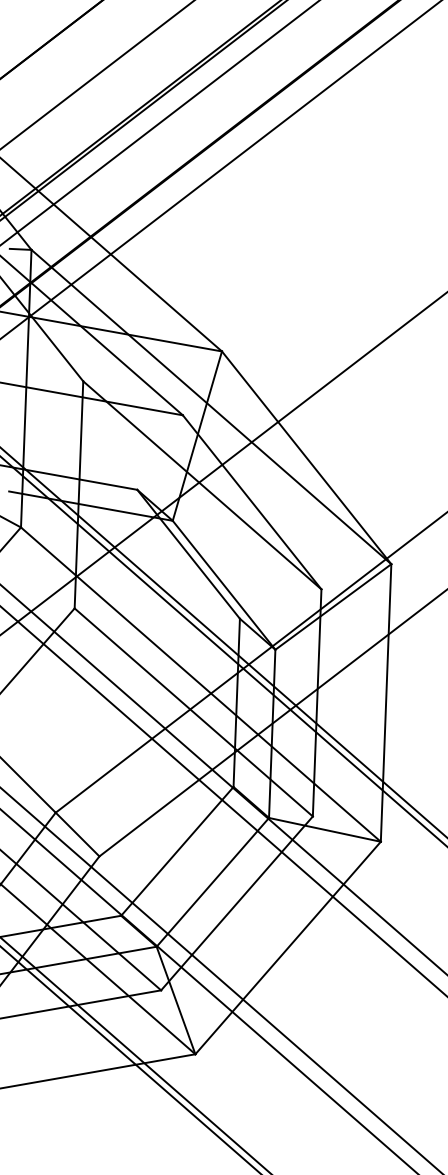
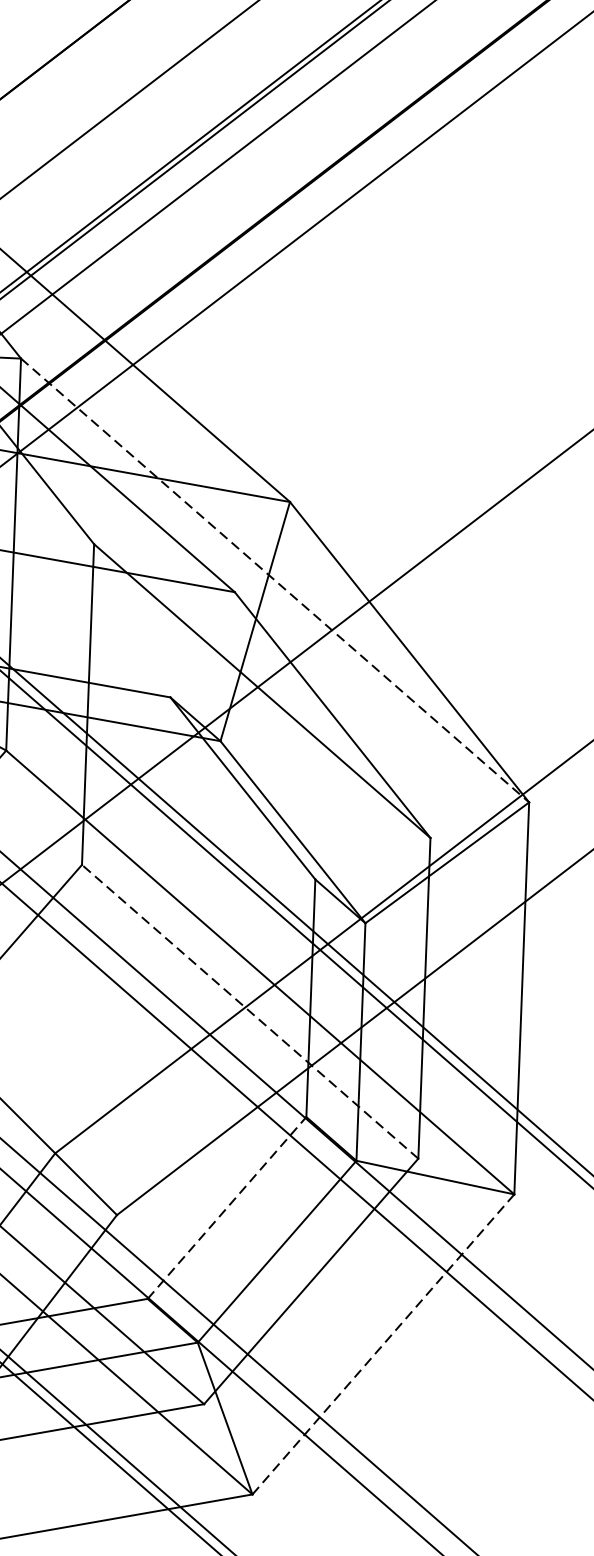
line: (211, 407) -> (275, 581), solid -> dashed
line: (193, 712) -> (249, 1011), solid -> dashed
line: (177, 851) -> (227, 1208), solid -> dashed
line: (288, 947) -> (383, 1343), solid -> dashed

